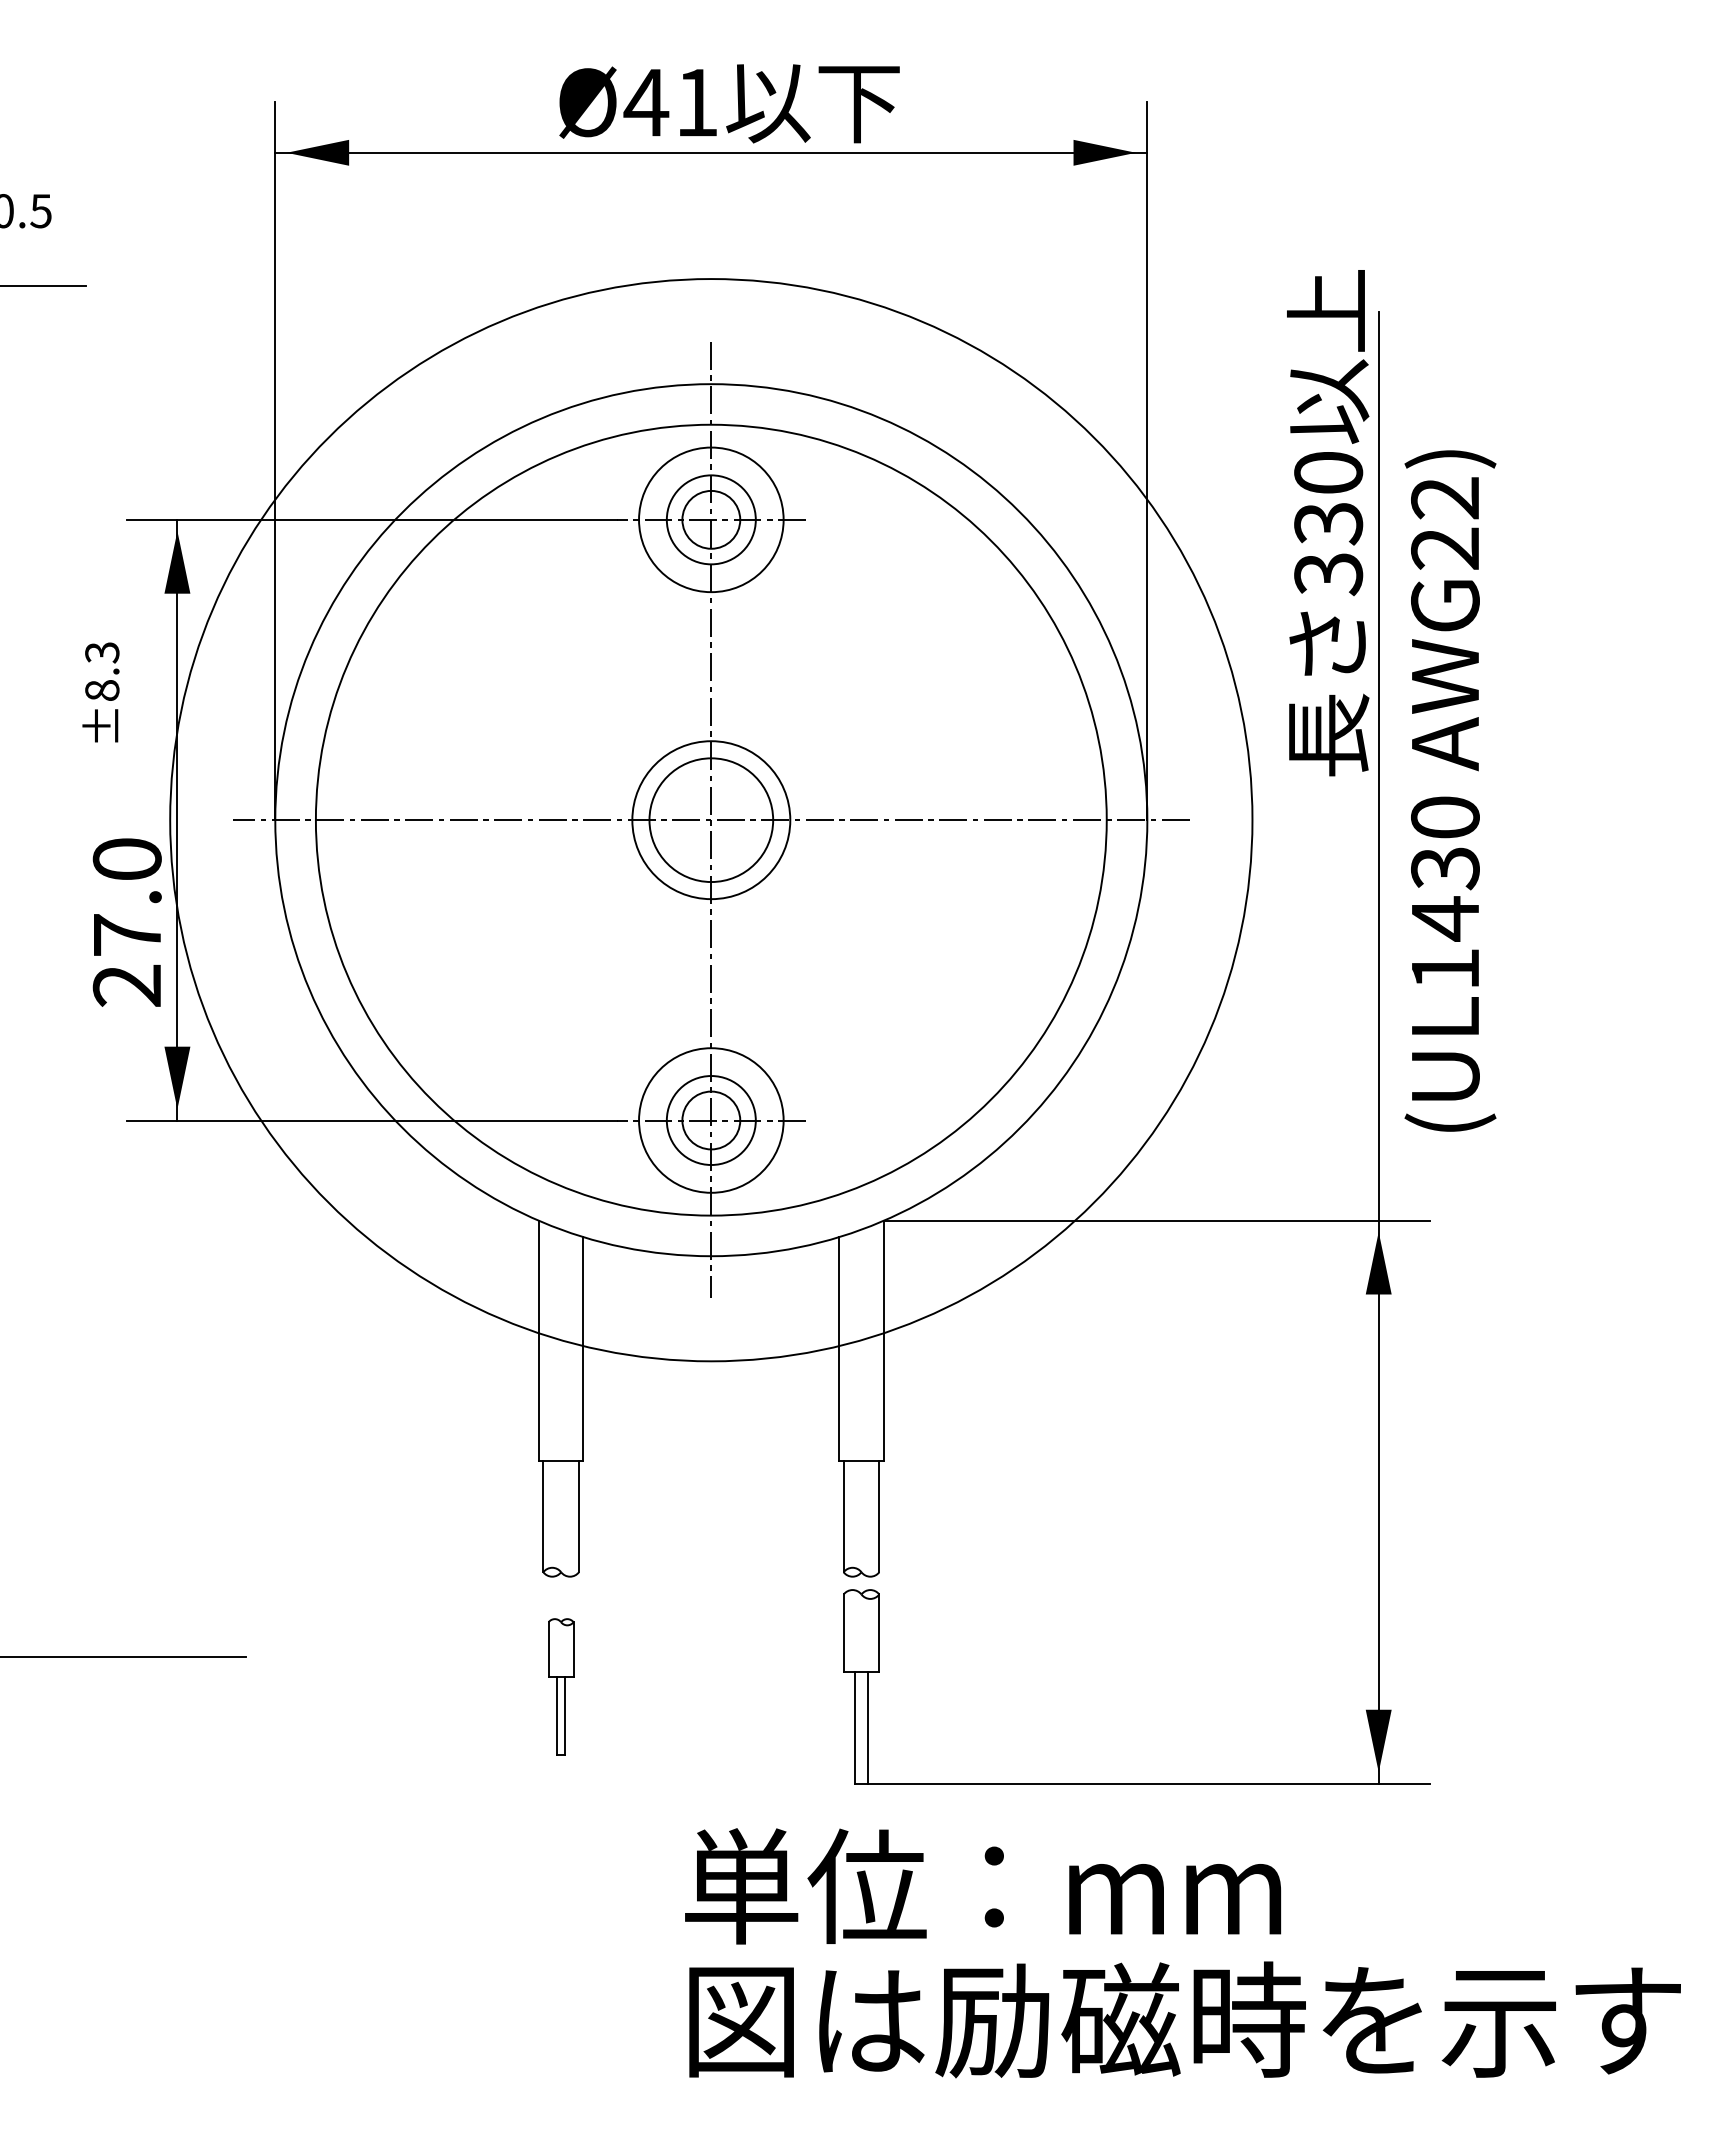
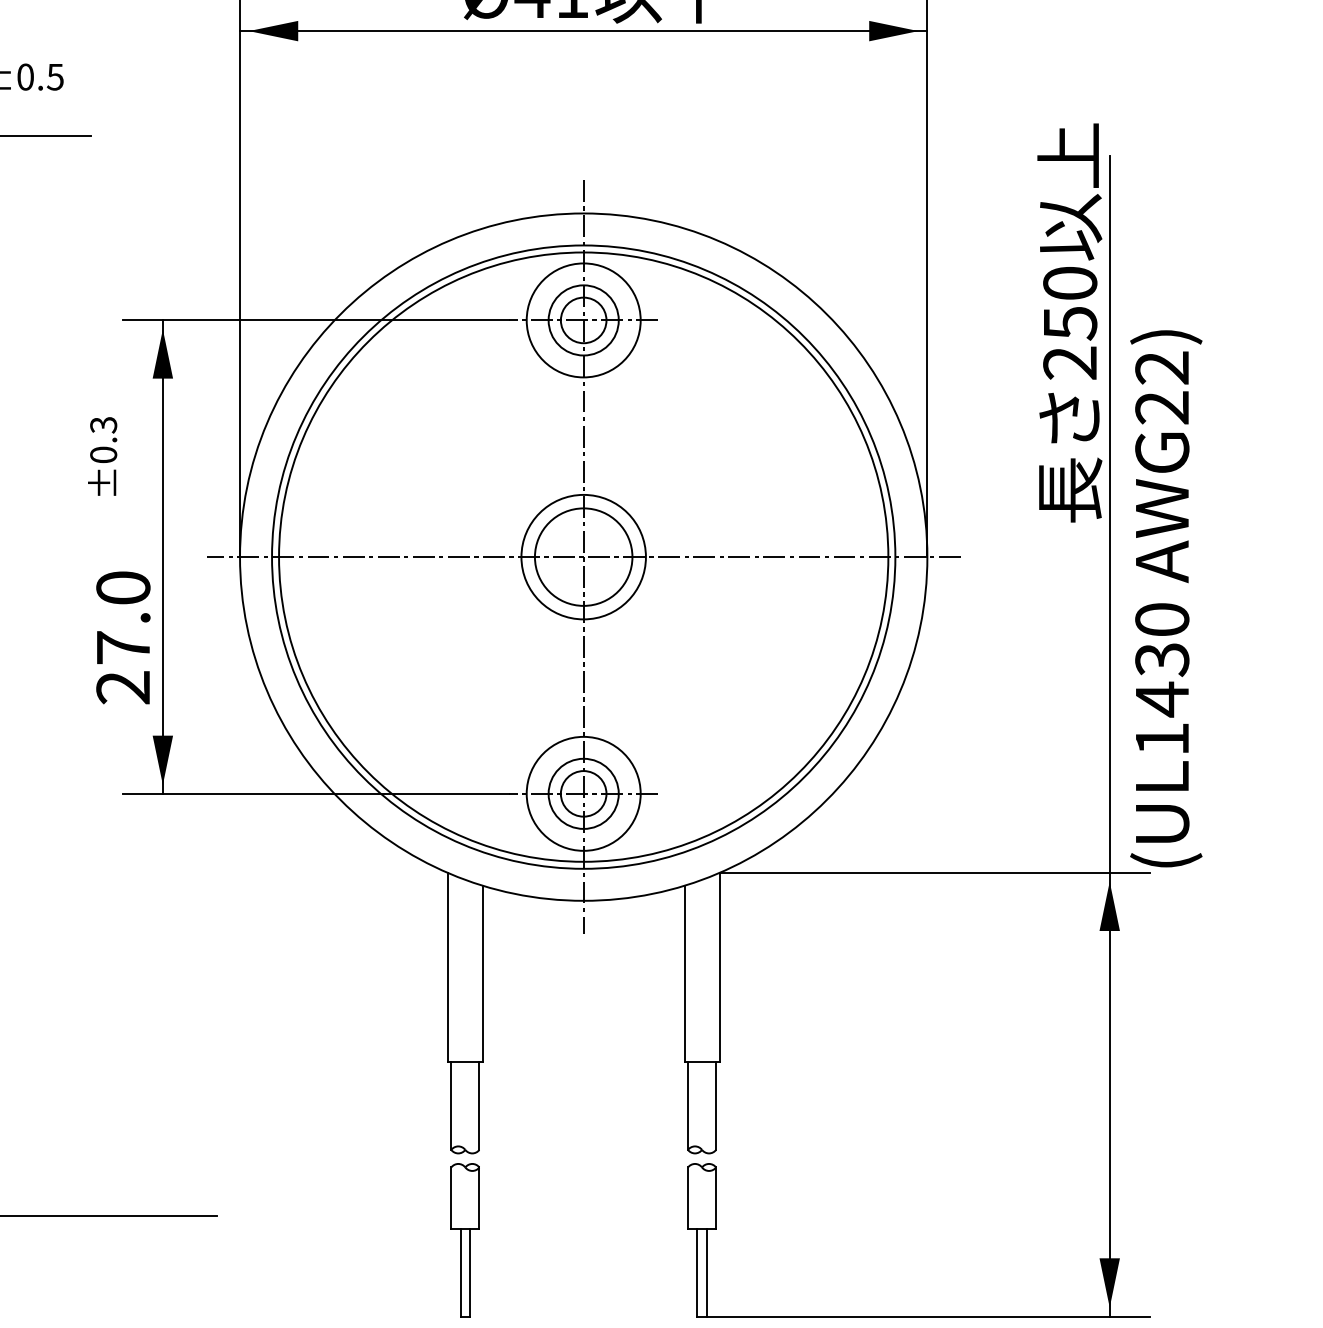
text: (1328, 549) -> (1070, 343), 330 -> 250
text: (102, 690) -> (103, 454), ±8.3 -> ±0.3
text: (1450, 790) -> (1166, 598), moved
circle: (710, 819) -> (583, 556), size x0.71
part: (560, 1686) -> (464, 1239), size x1.43

